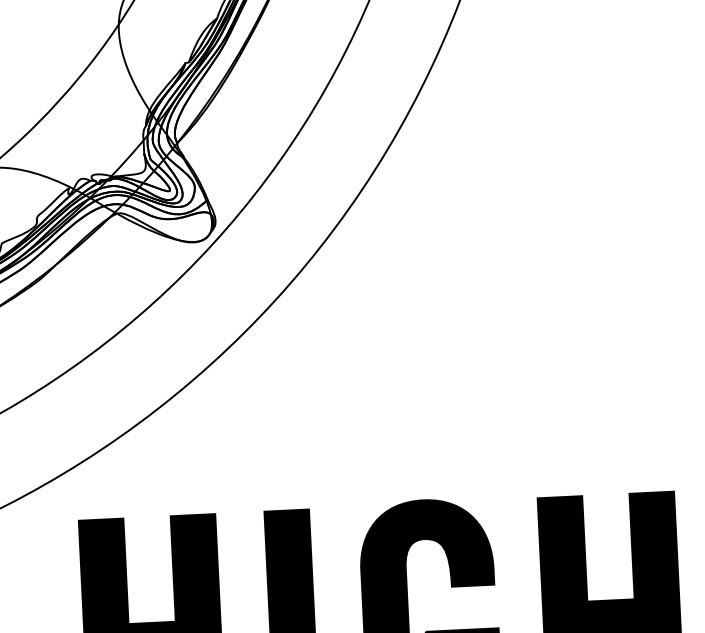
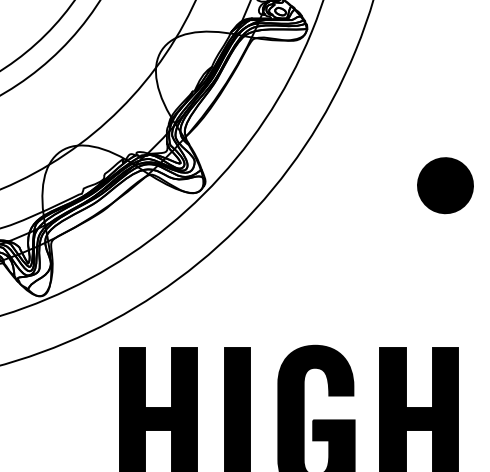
part: (638, 206) -> (445, 185), added

